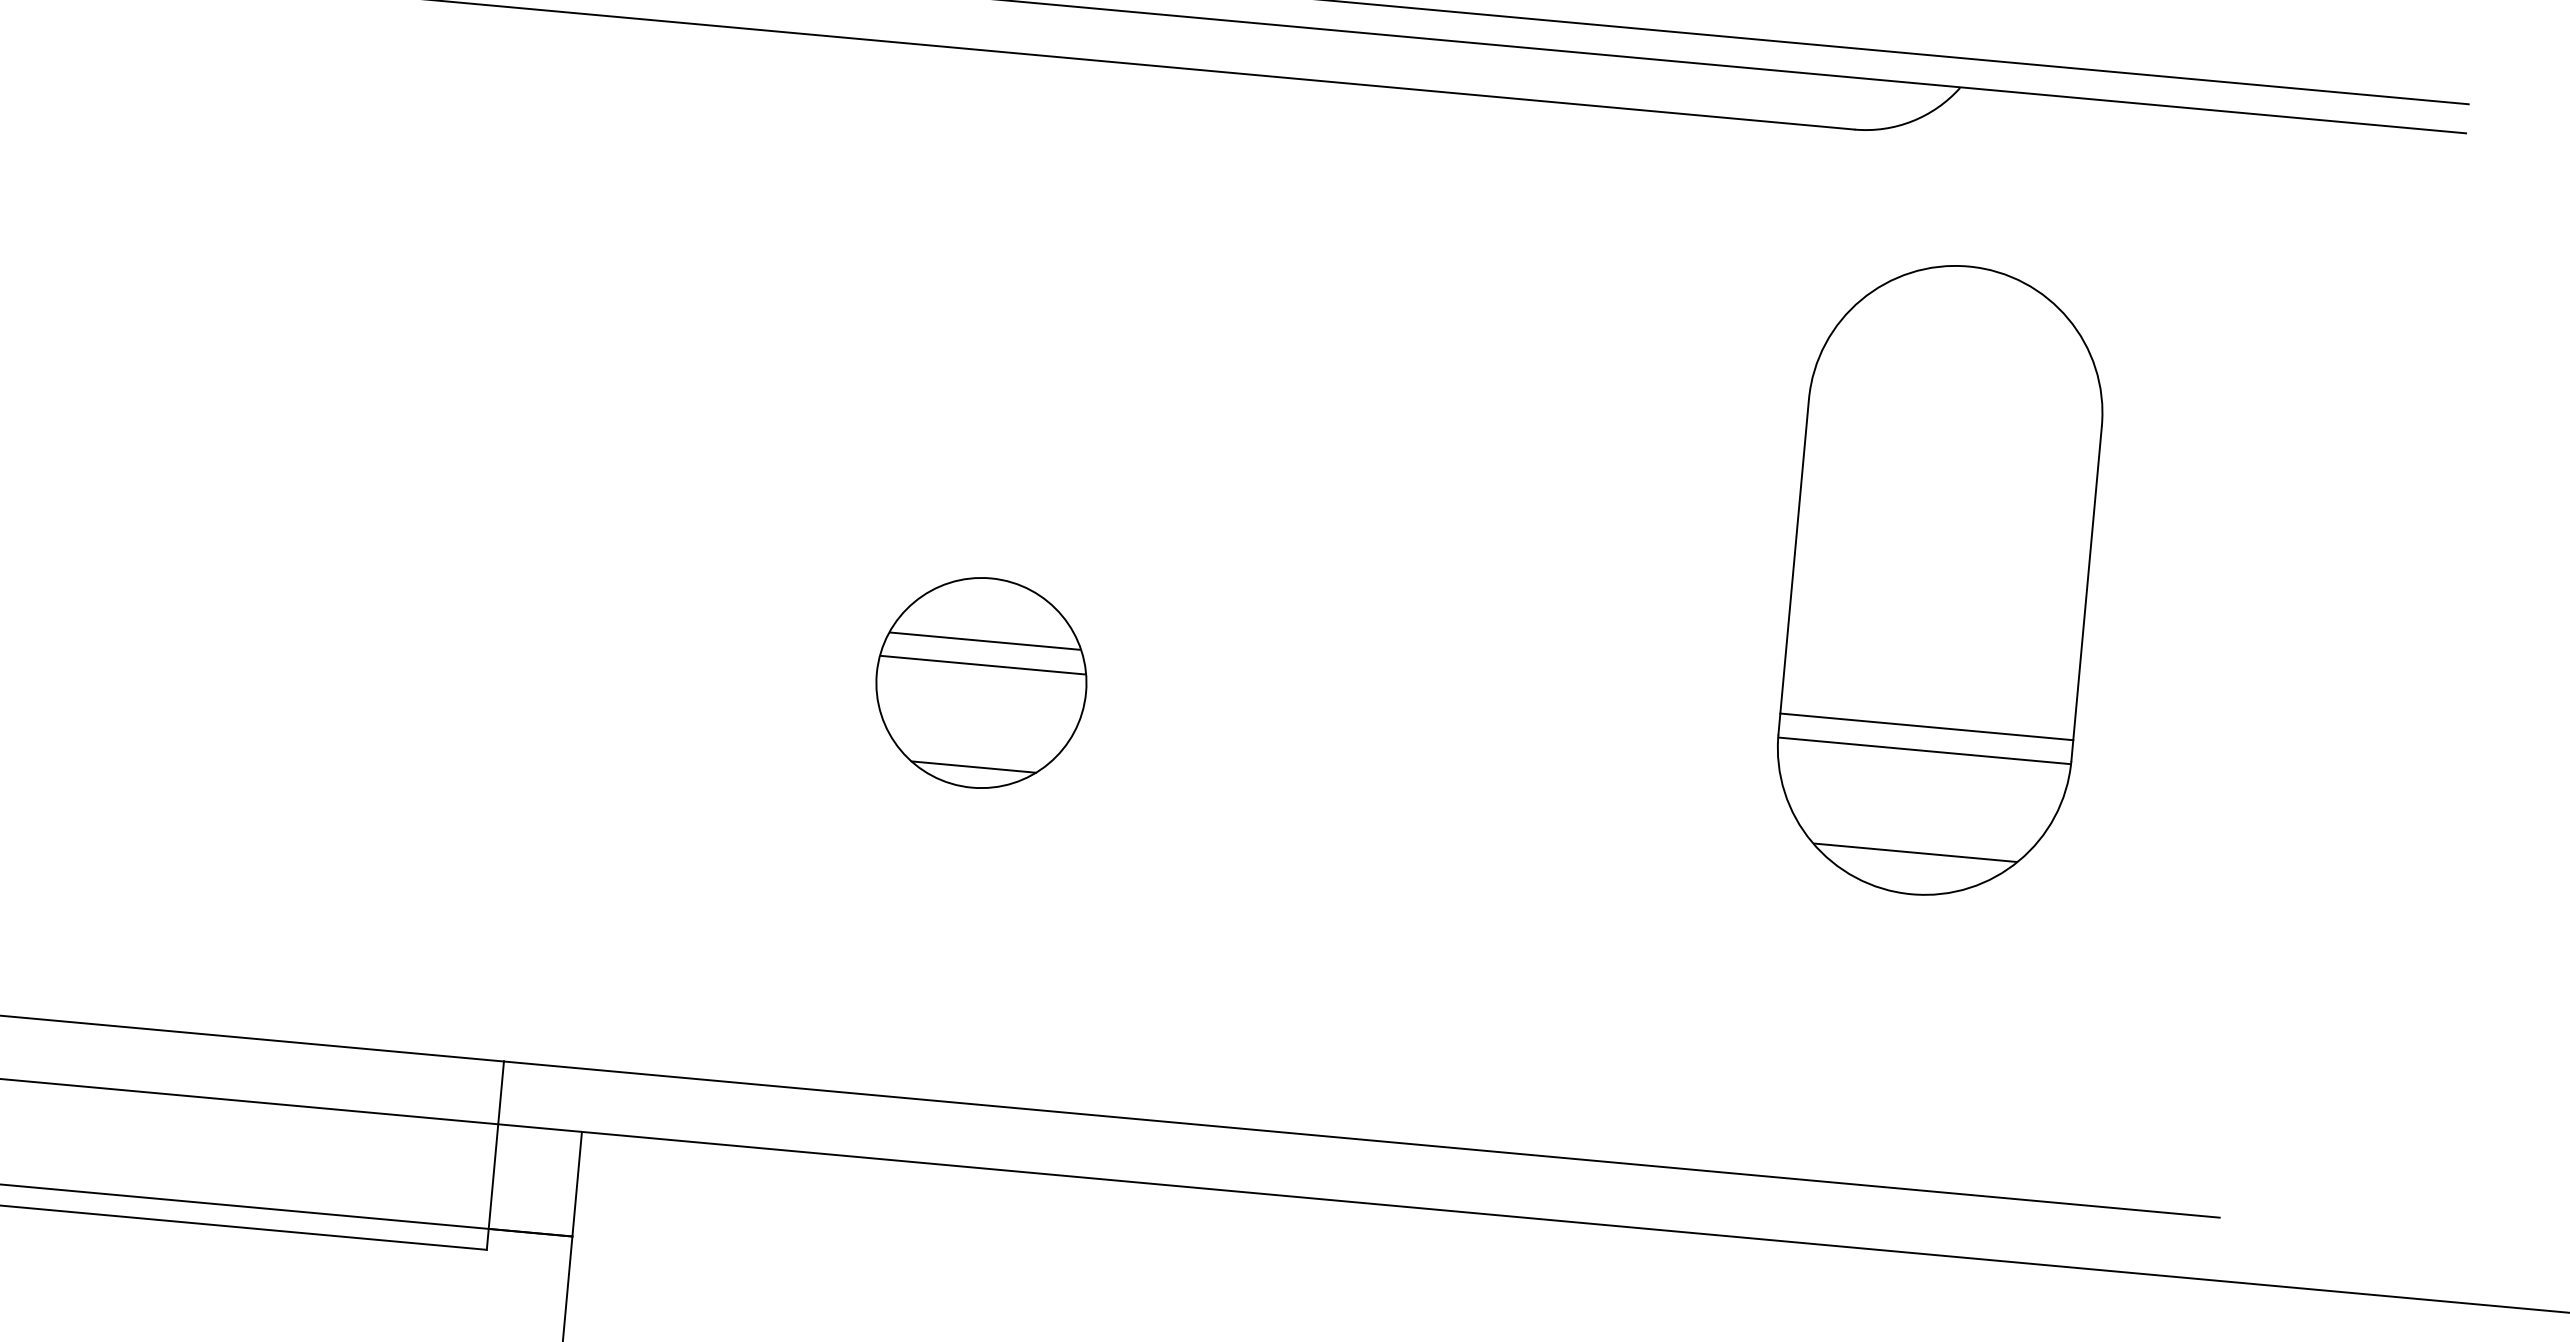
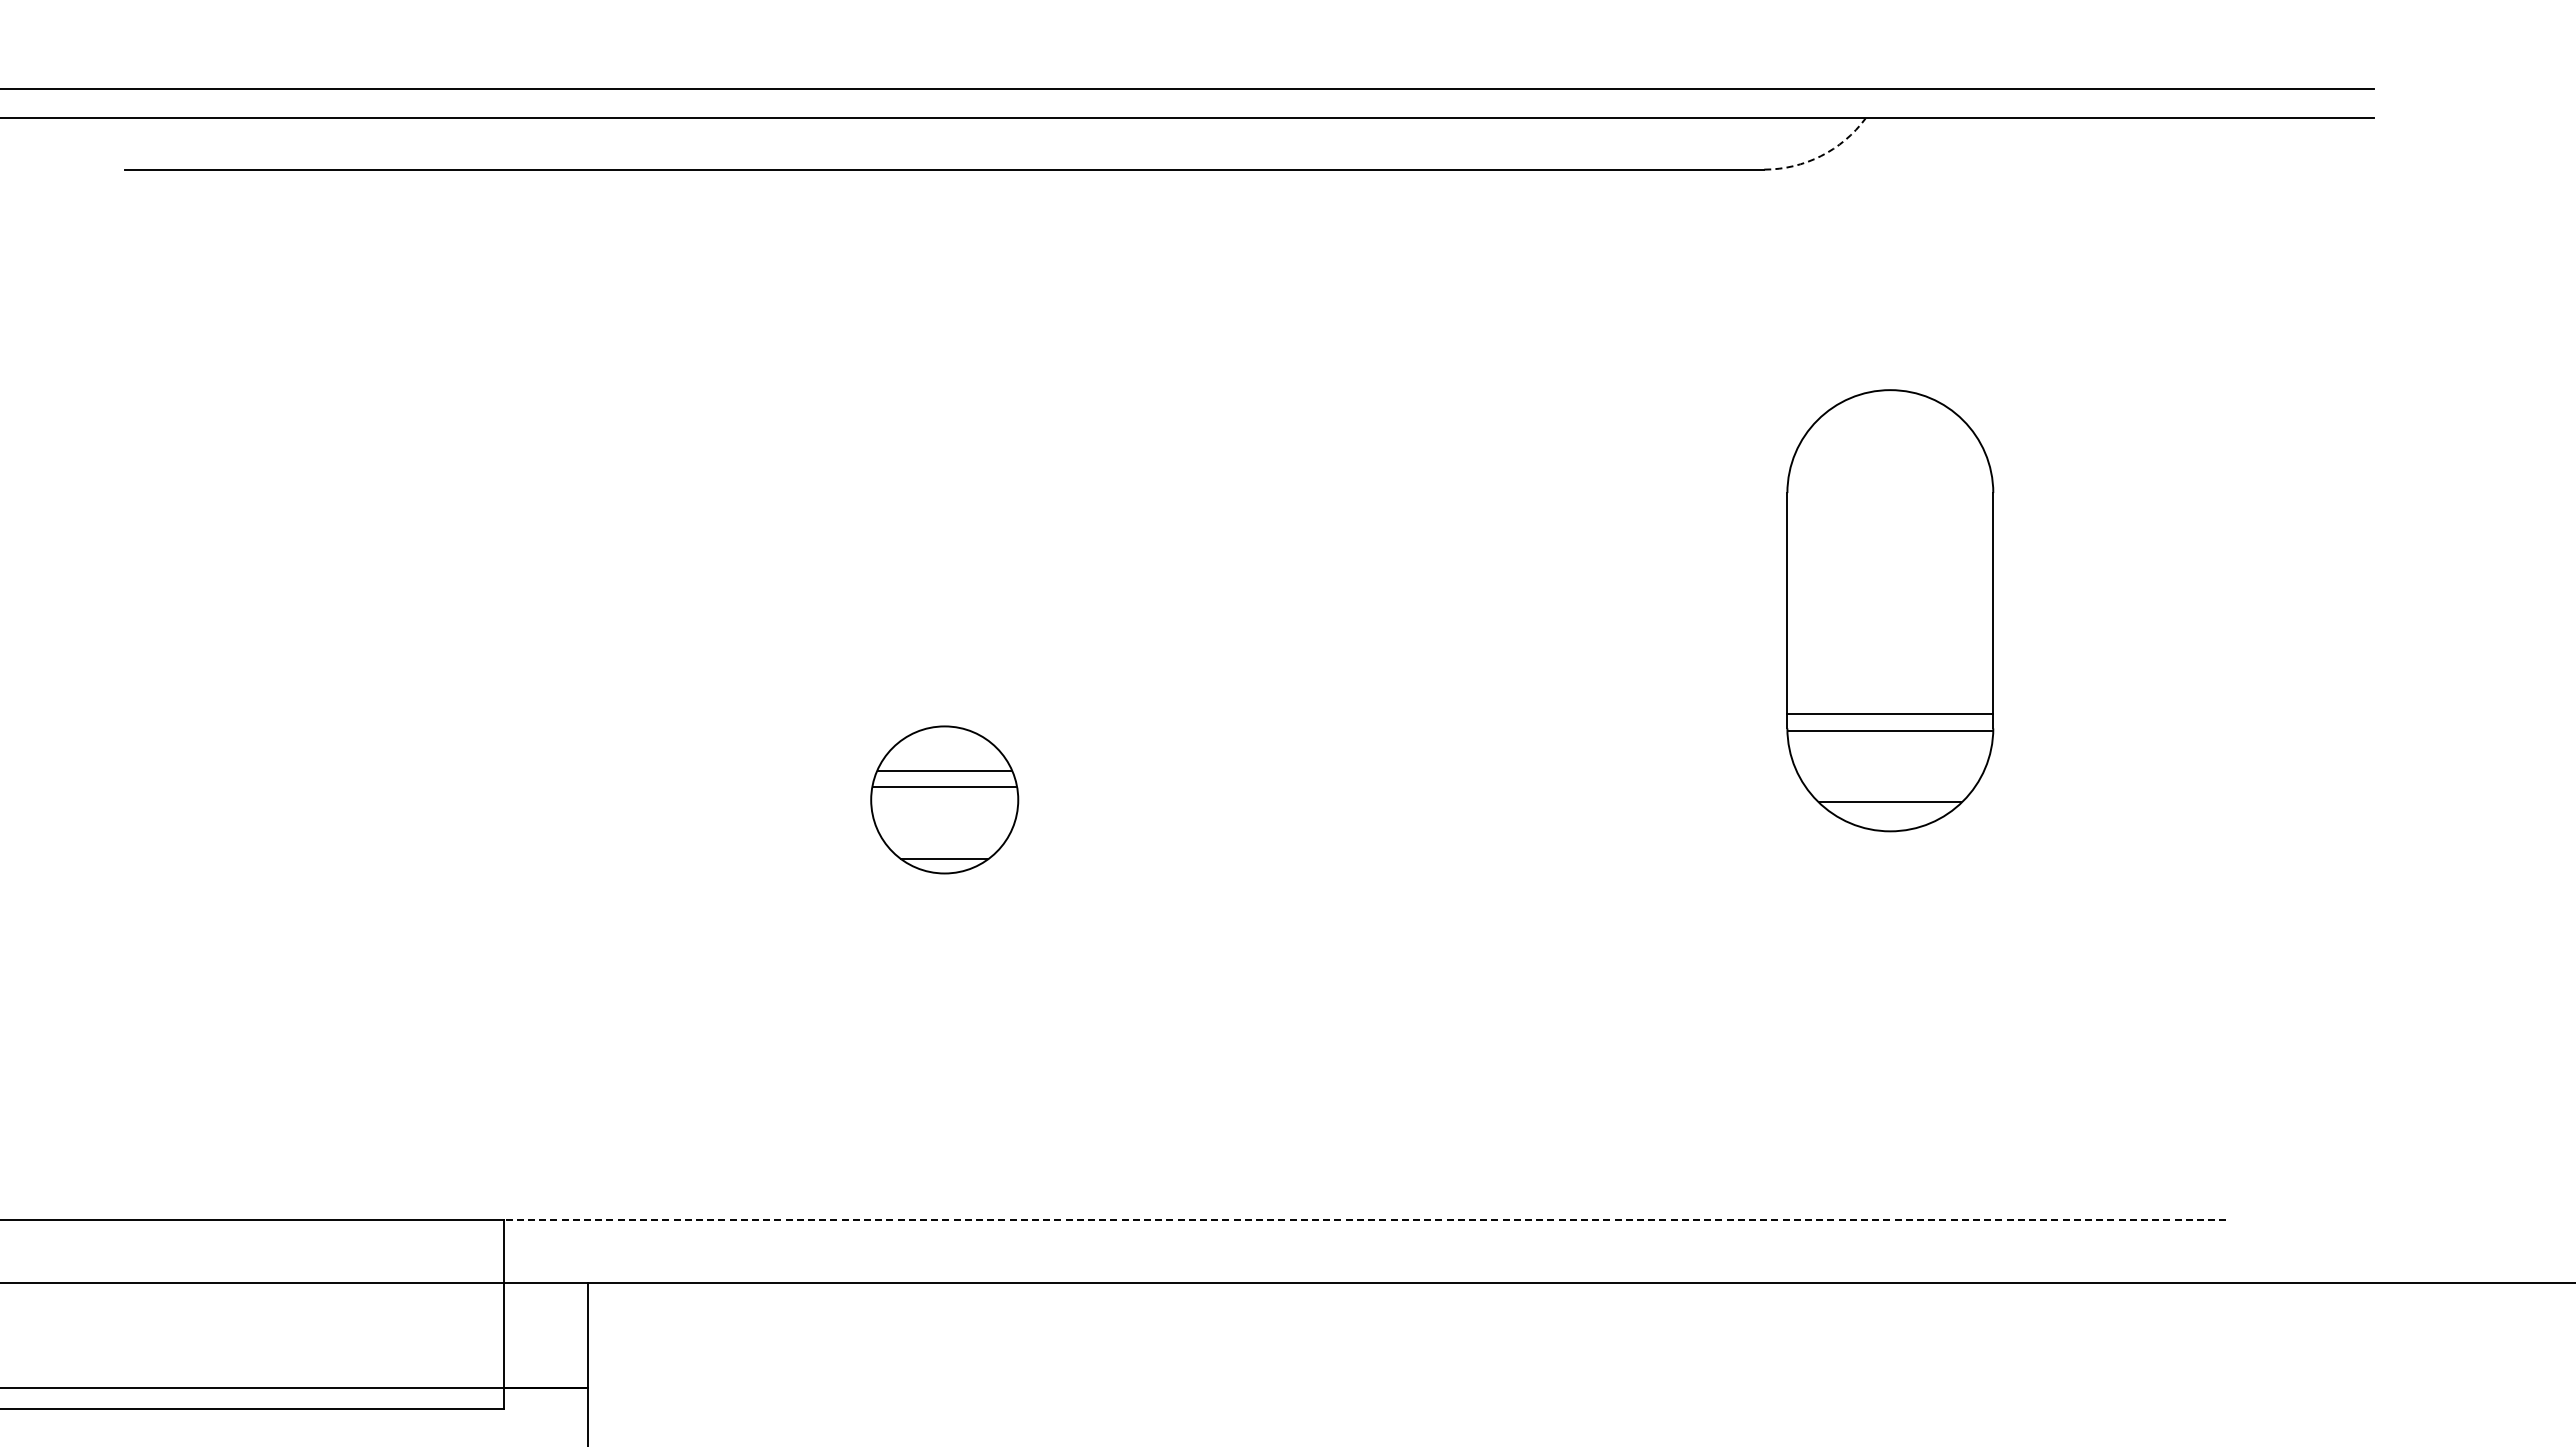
arc: (1911, 121) -> (1820, 156), solid -> dashed
part: (1940, 580) -> (1890, 610), size x0.7
part: (981, 682) -> (944, 799), size x0.7
line: (1361, 1139) -> (1364, 1220), solid -> dashed

